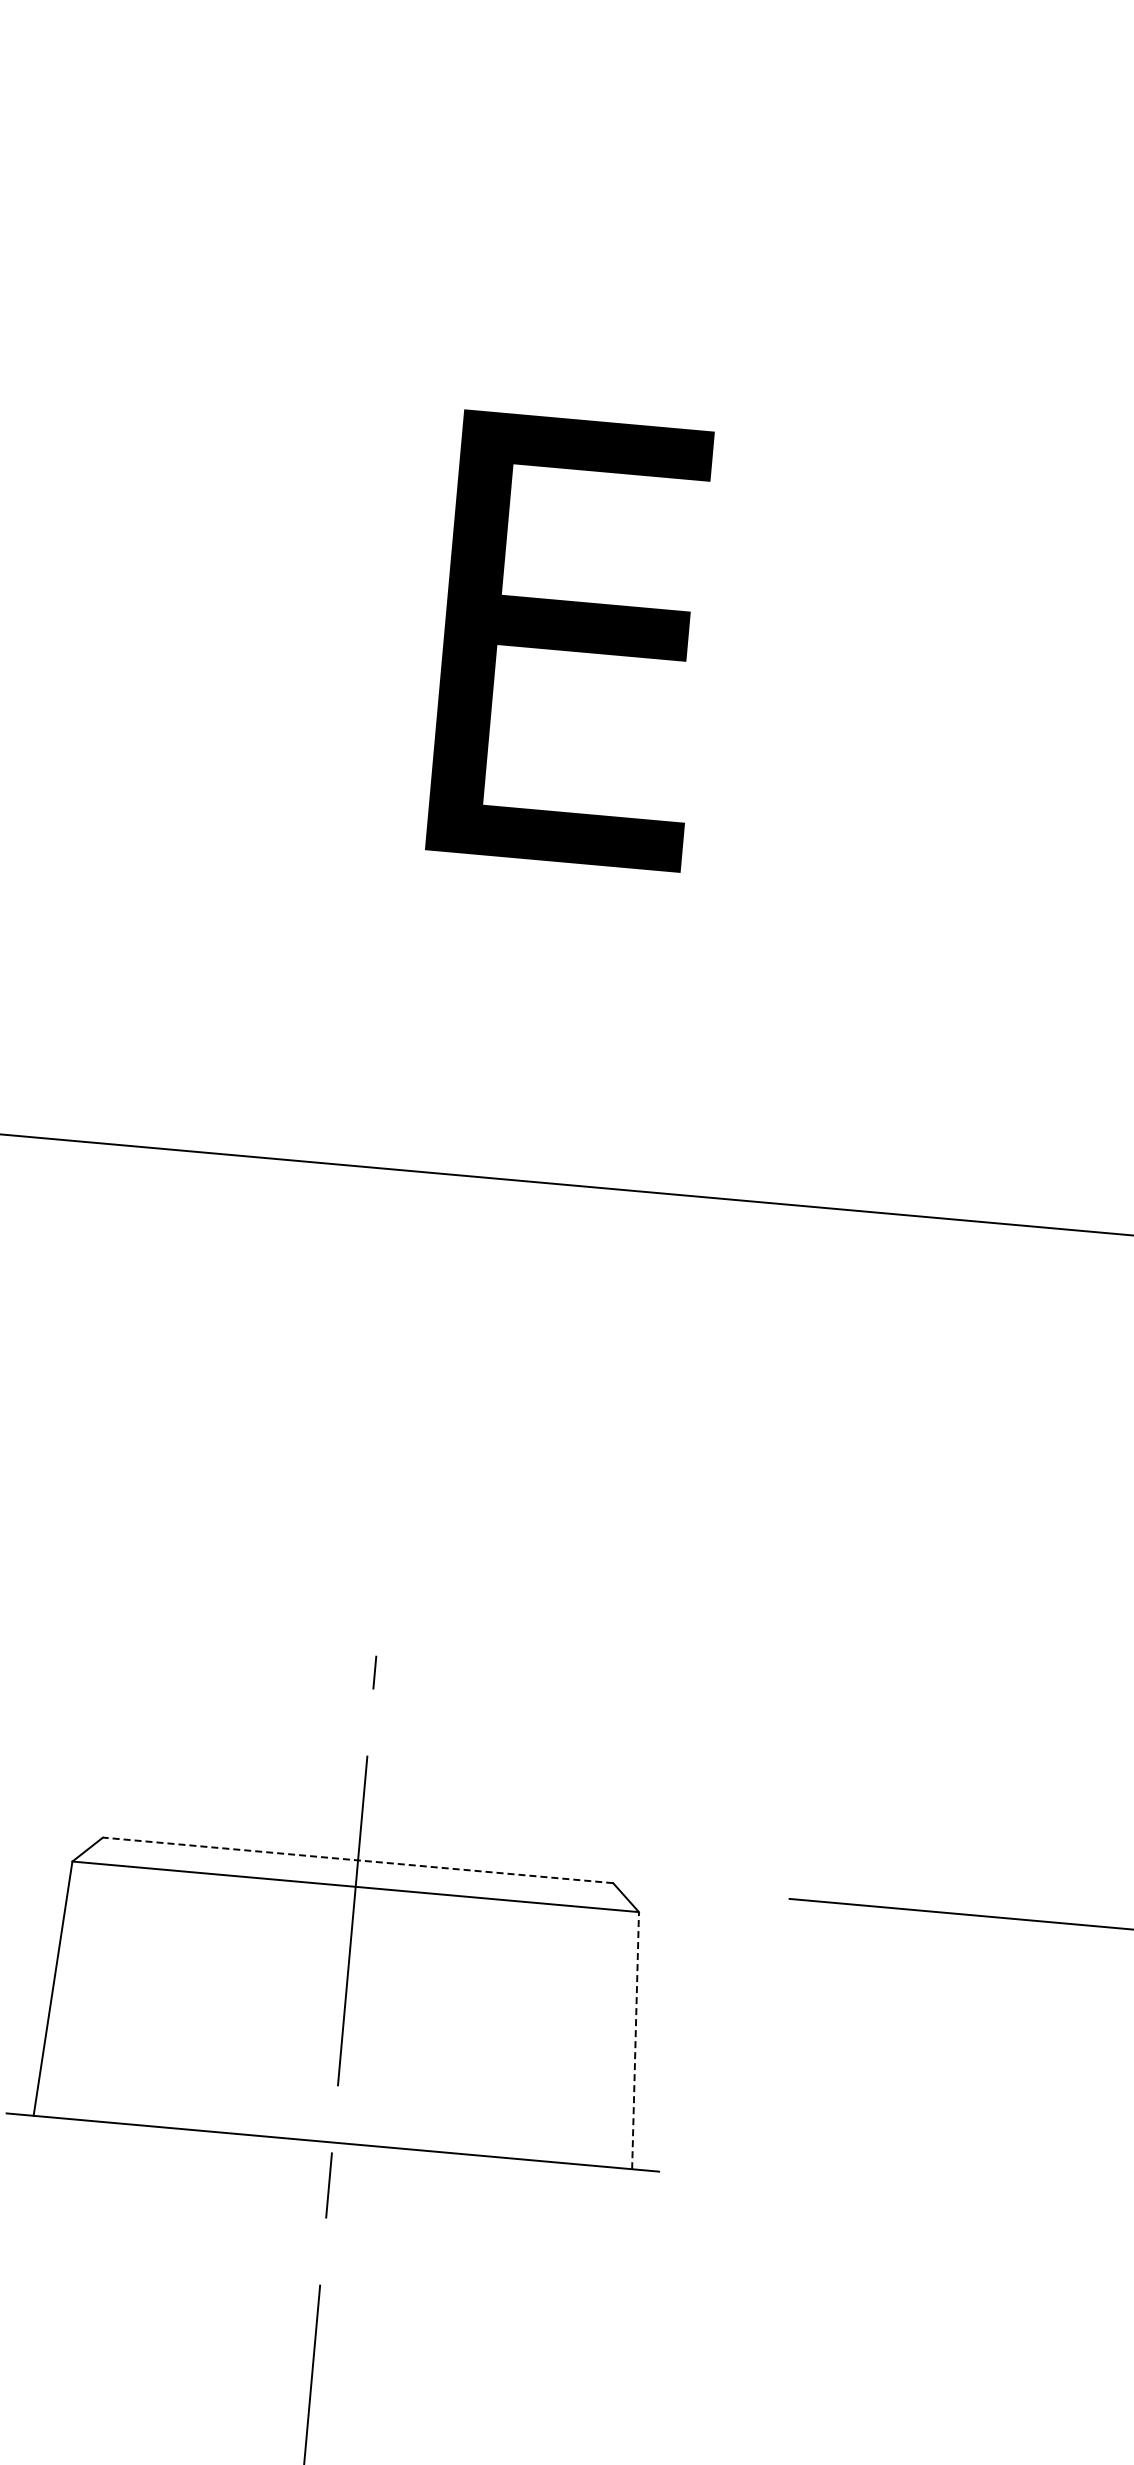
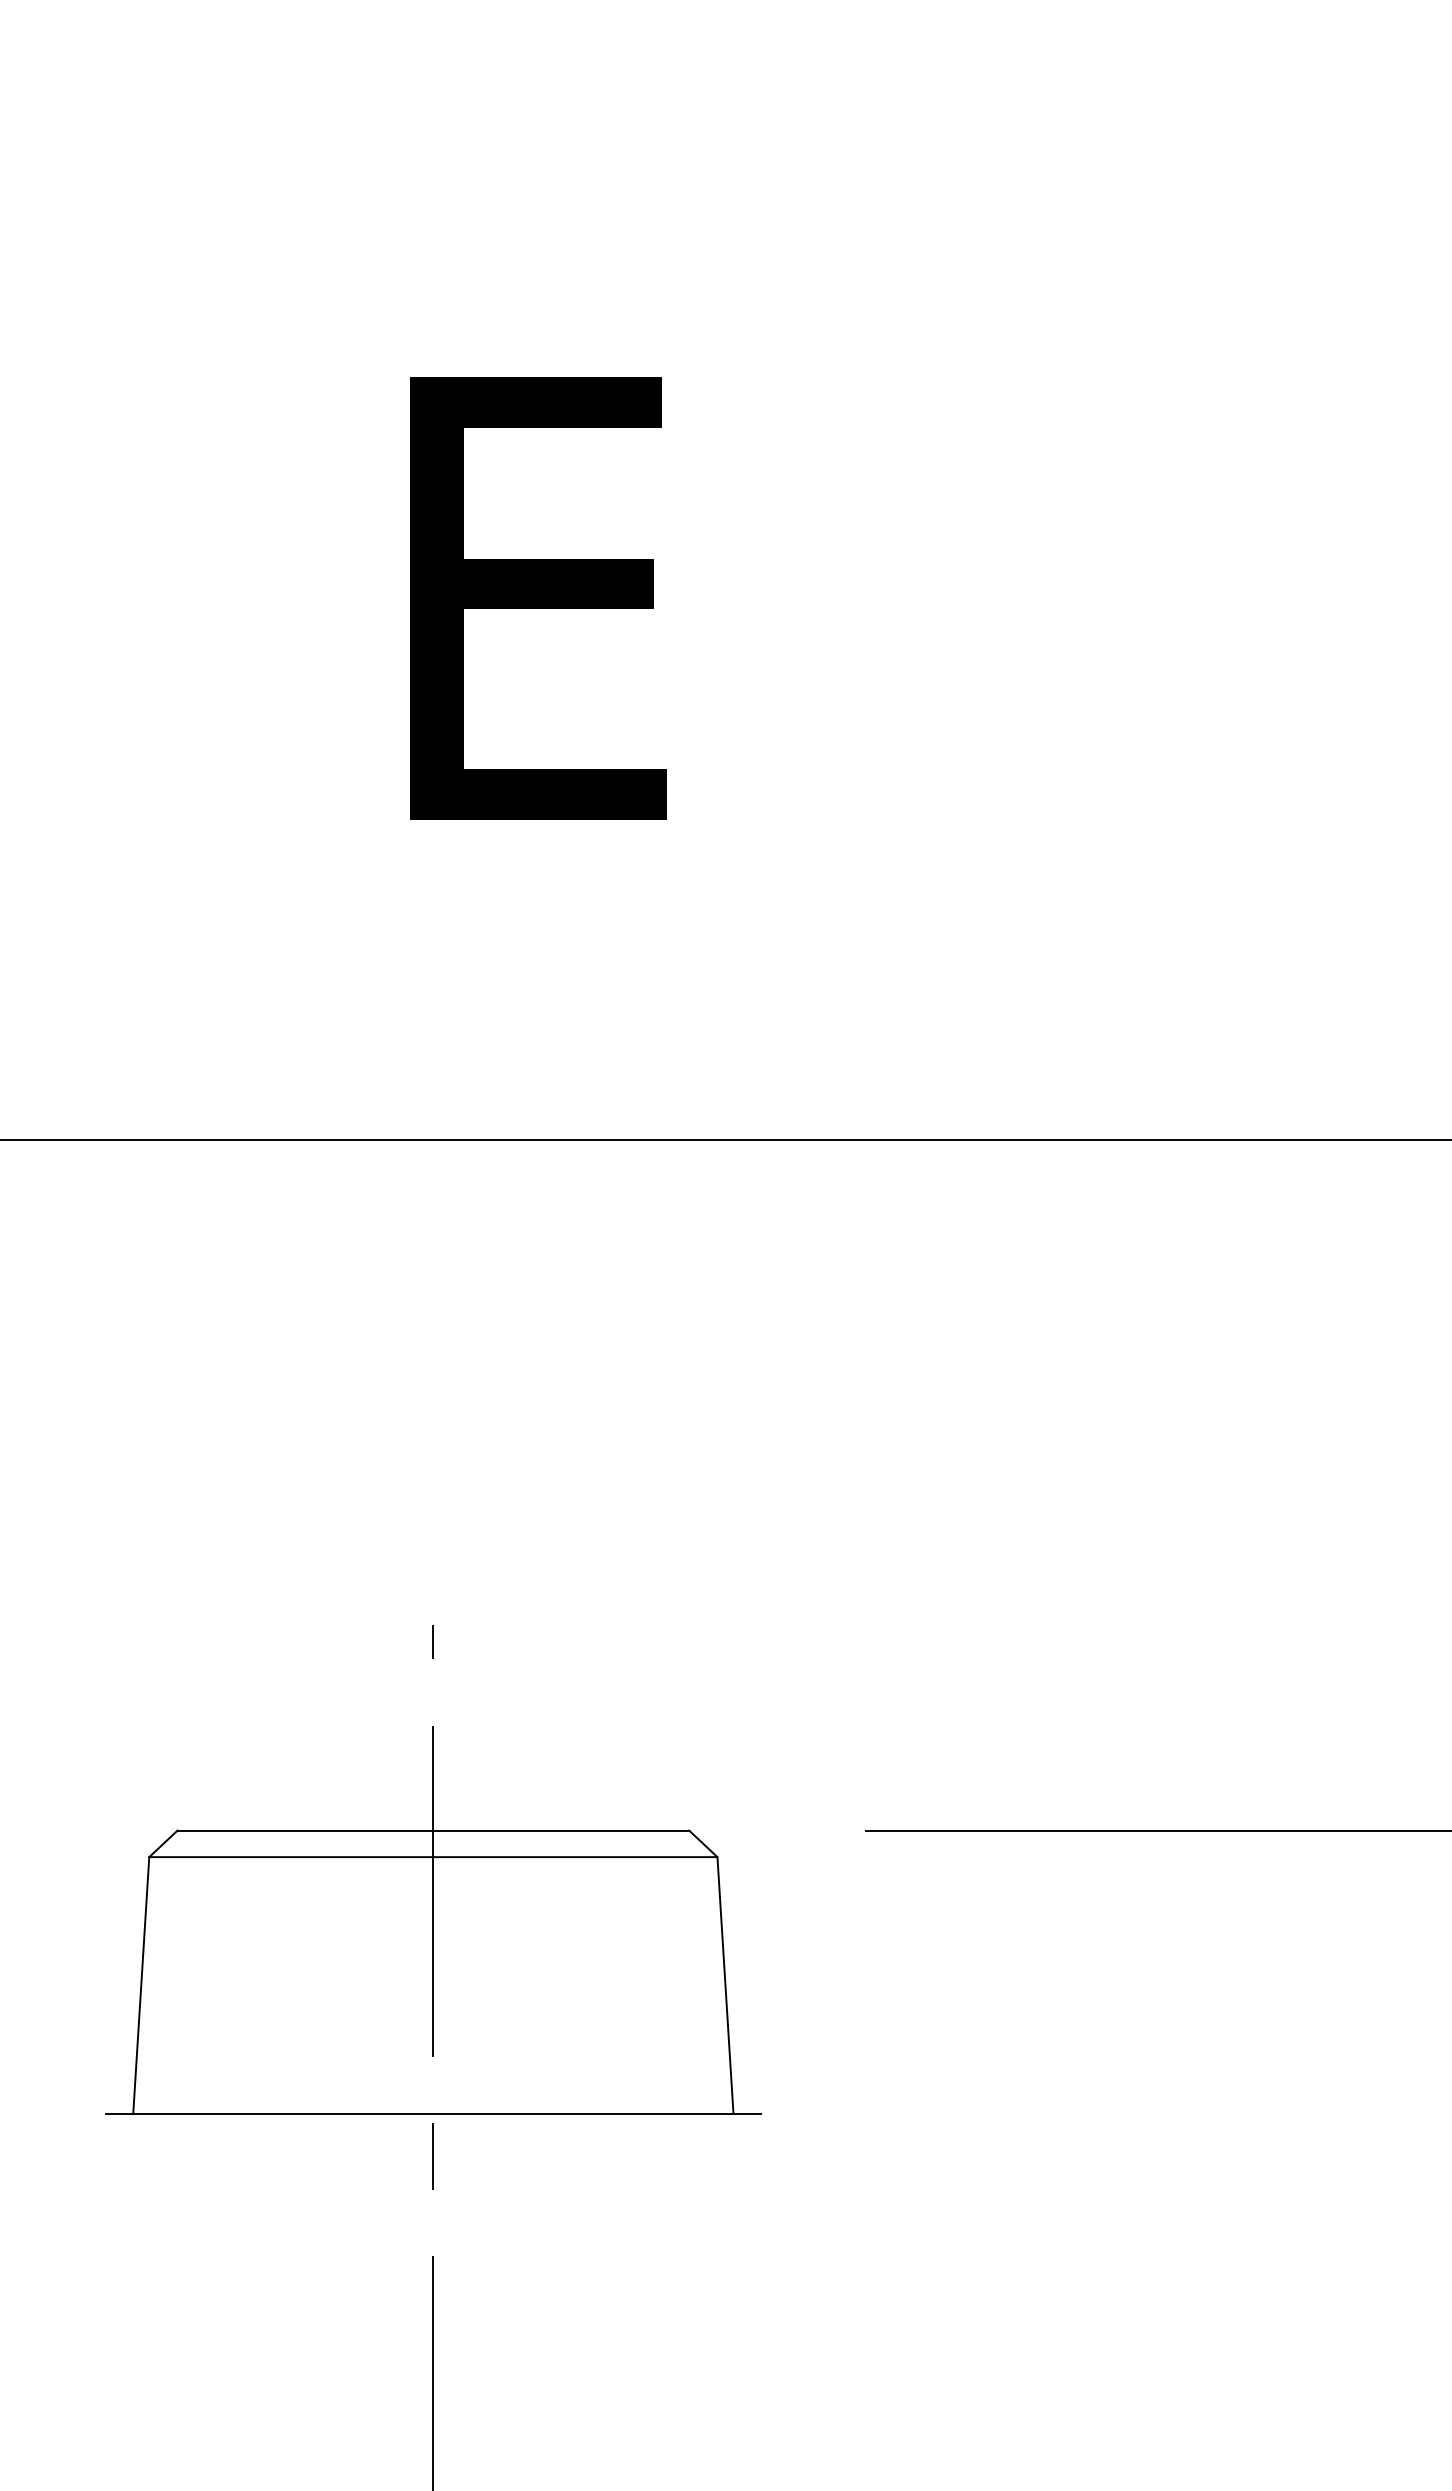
line: (358, 1860) -> (433, 1830), dashed -> solid
line: (635, 2039) -> (725, 1984), dashed -> solid

